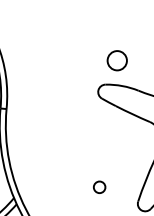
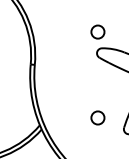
circle: (116, 59) -> (97, 31), moved
circle: (98, 186) -> (97, 117), size x1.67

